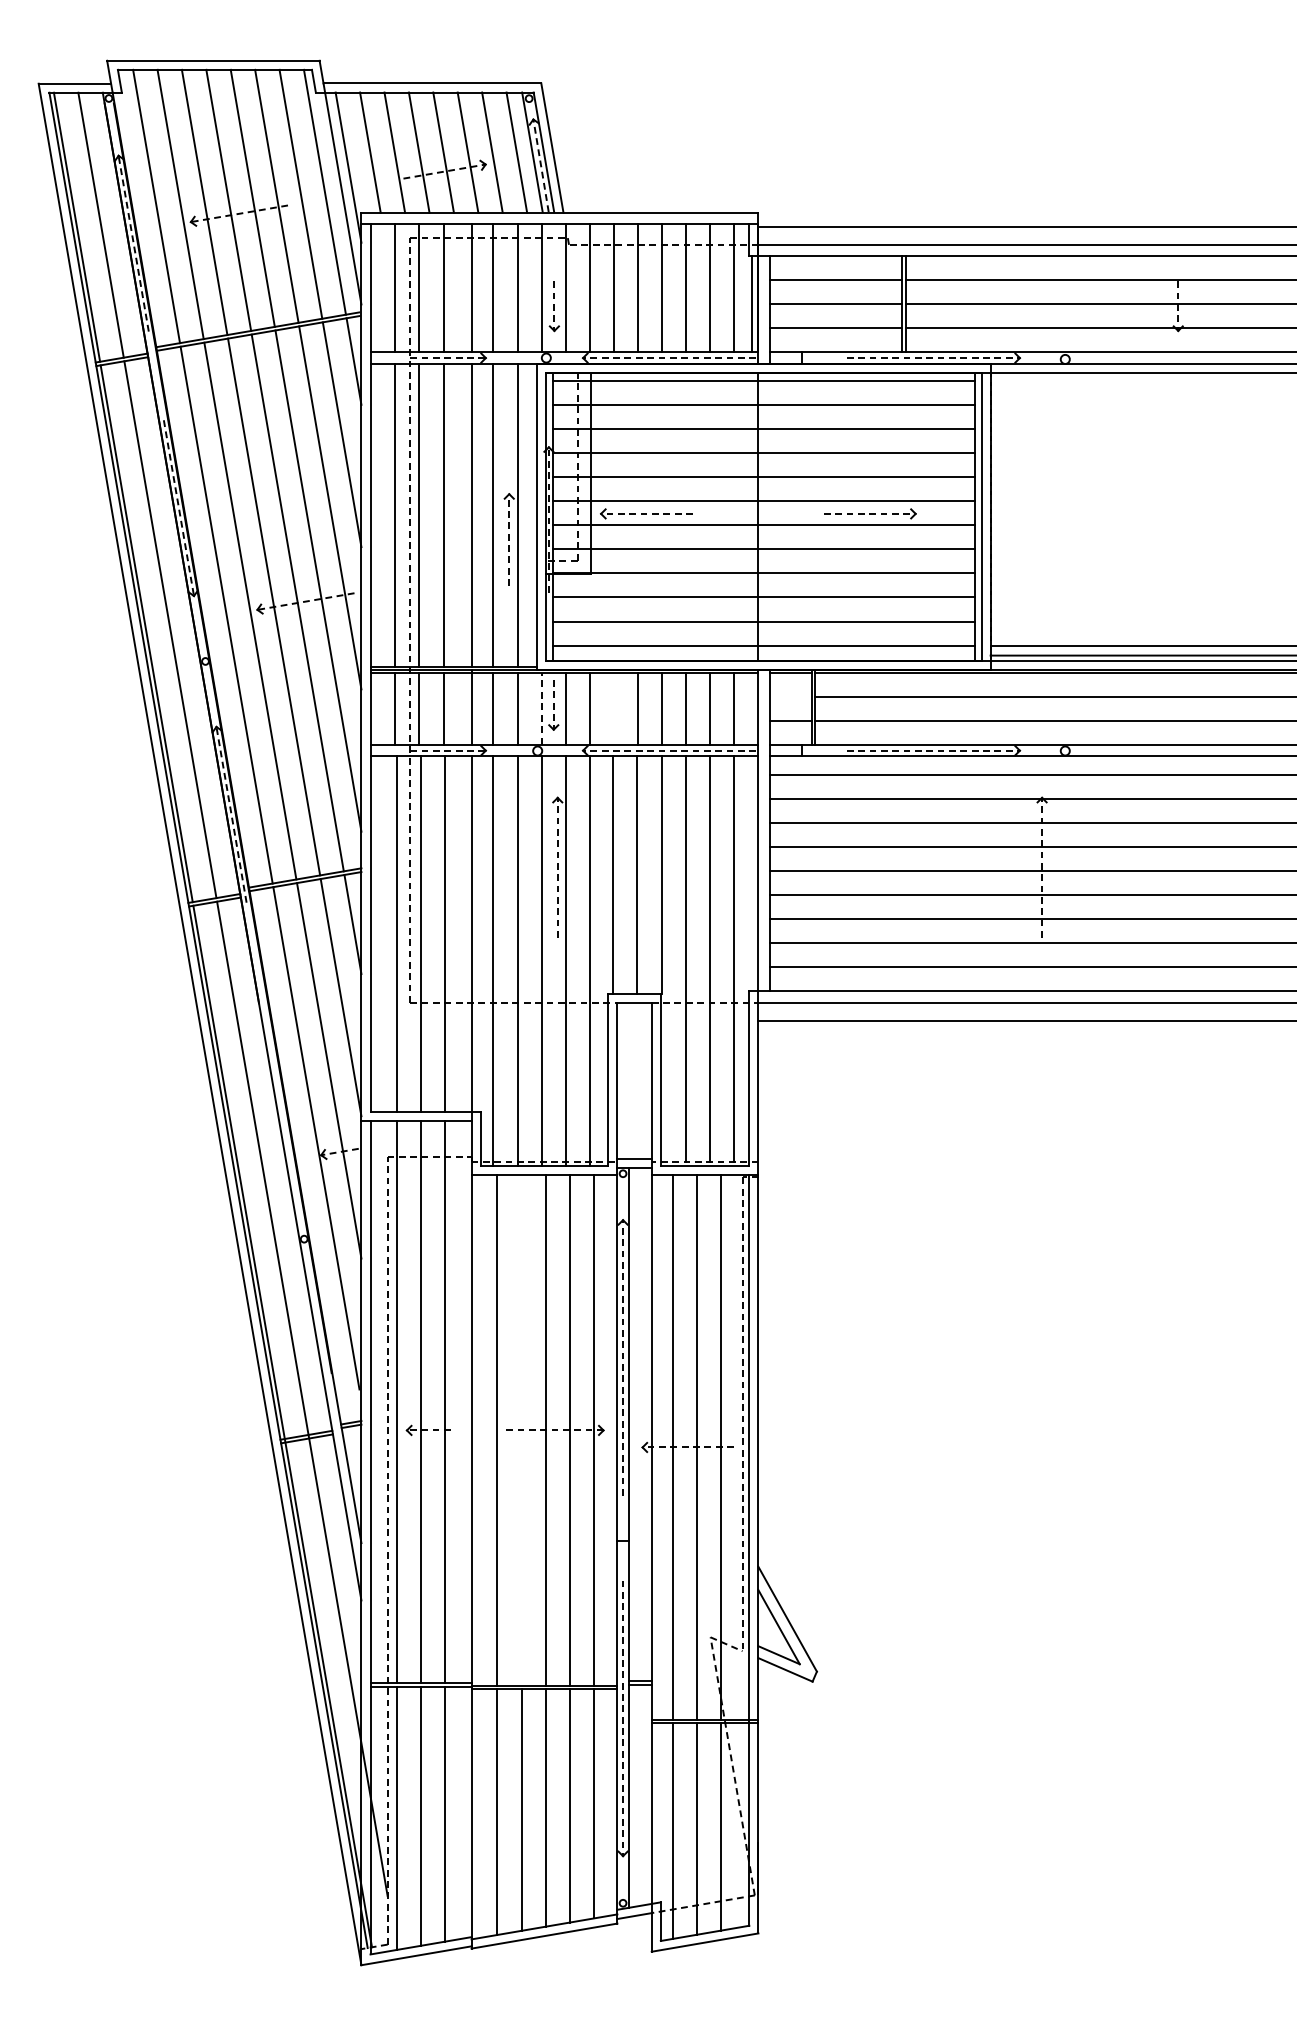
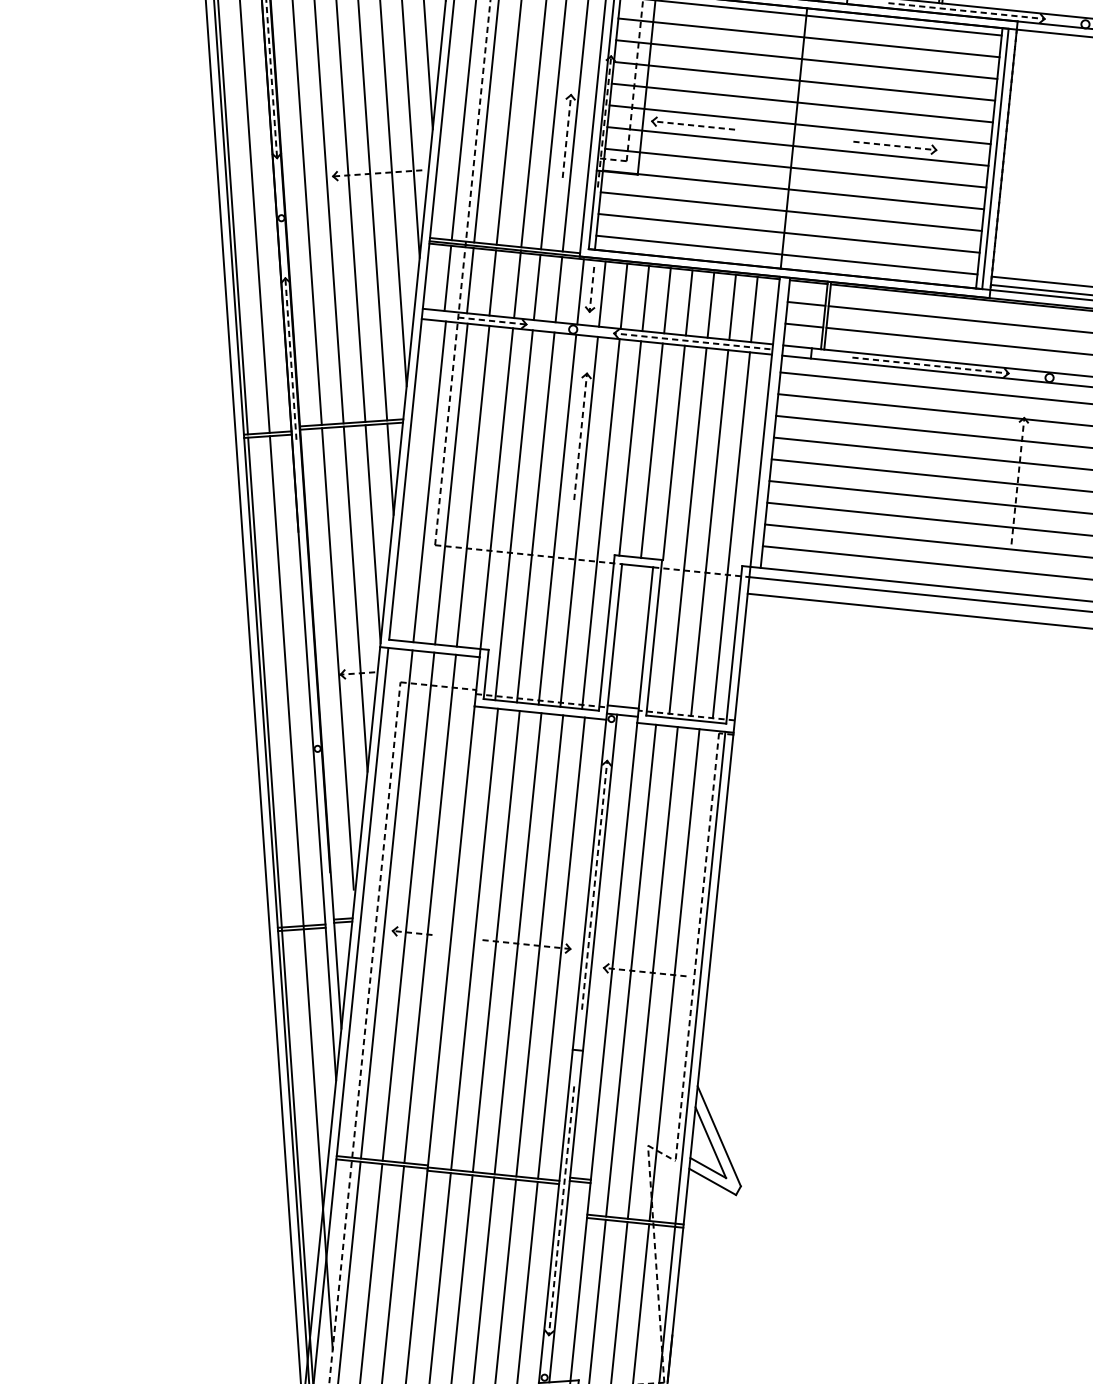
line: (790, 696) -> (806, 303), added
line: (541, 708) -> (580, 291), dashed -> solid
line: (613, 708) -> (645, 298), added
line: (521, 1430) -> (496, 941), added

